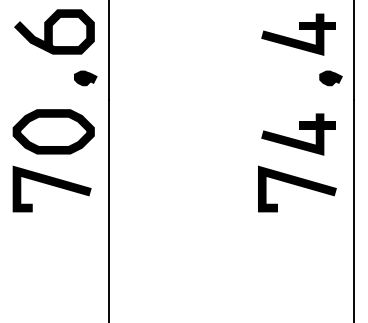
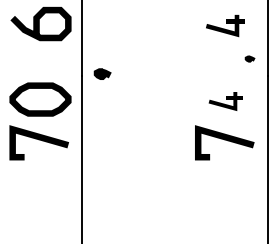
part: (298, 33) -> (225, 25), size x0.7
part: (85, 77) -> (102, 73), moved
part: (330, 77) -> (249, 58), size x0.6
part: (298, 134) -> (225, 101), size x0.6

